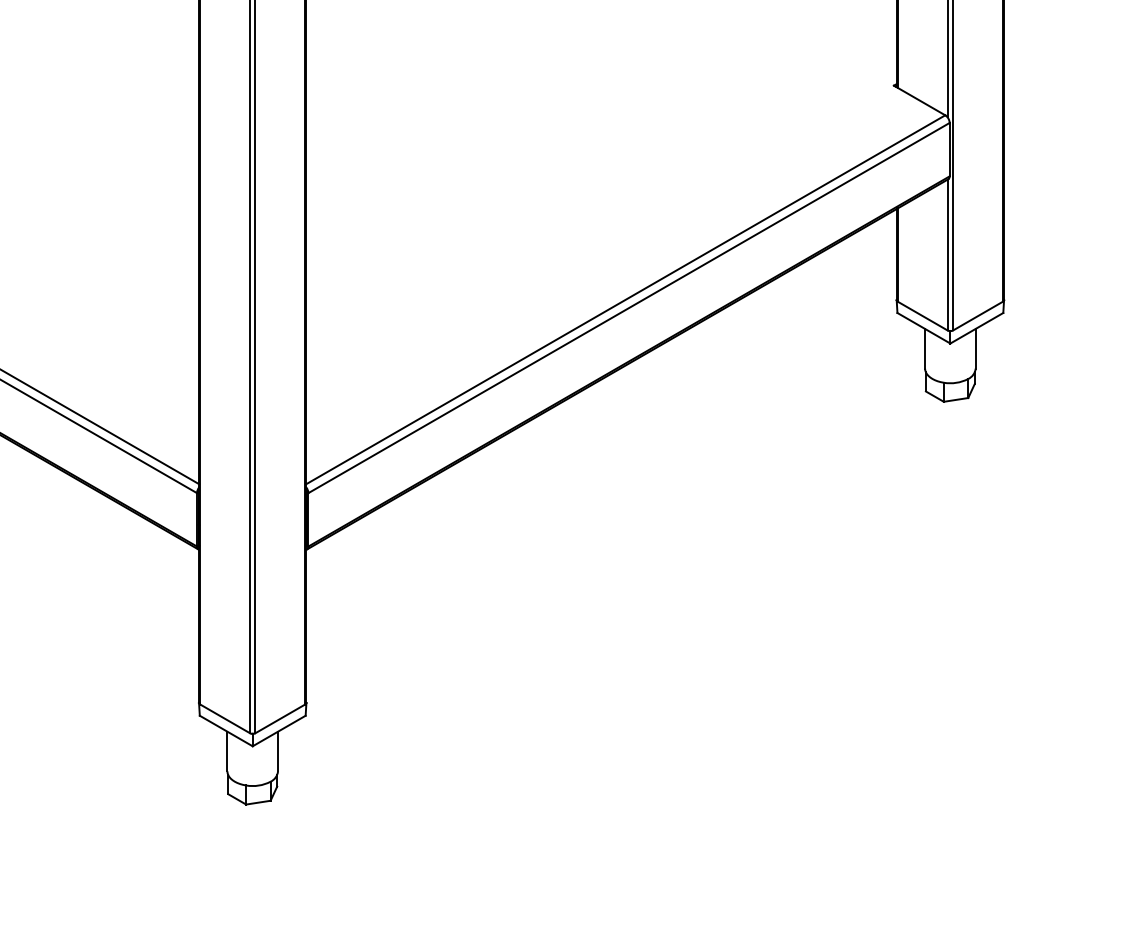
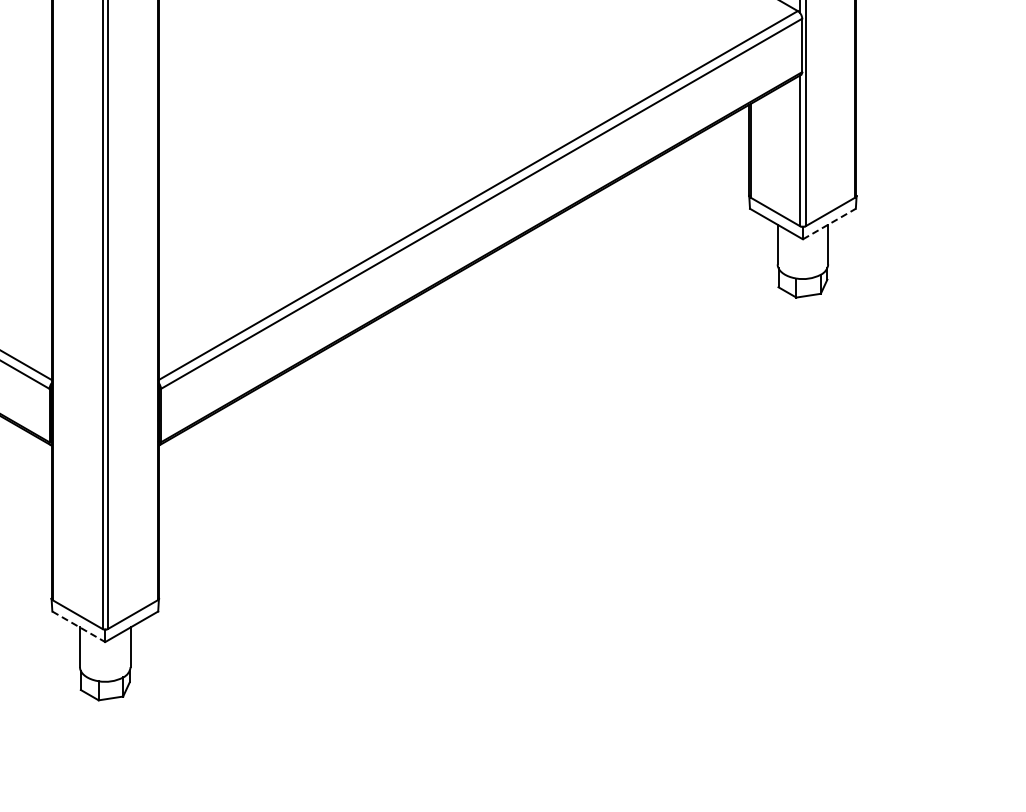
line: (976, 328) -> (829, 224), solid -> dashed
line: (226, 731) -> (79, 627), solid -> dashed

